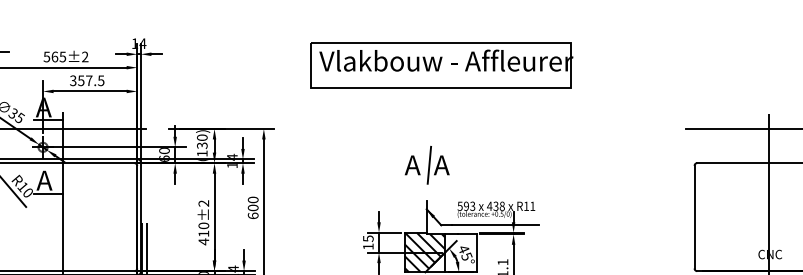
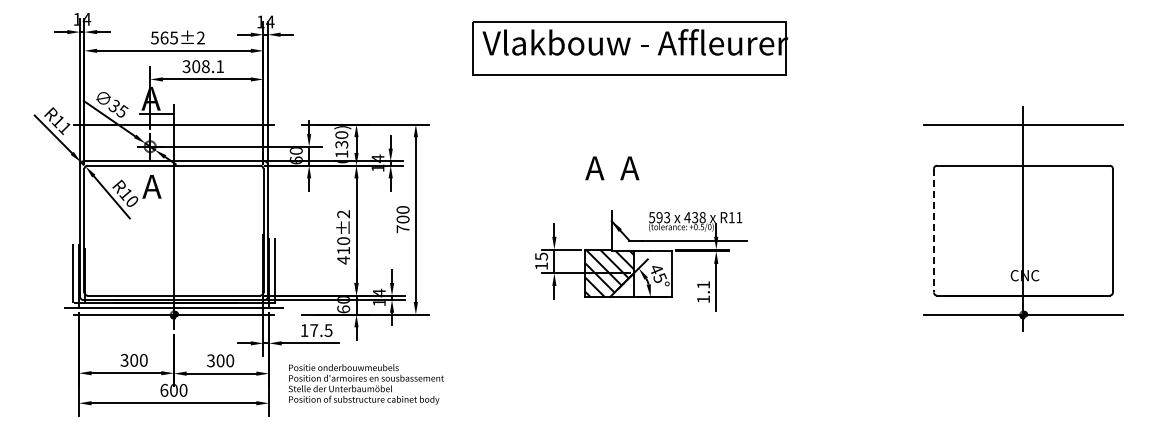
text: (91, 80) -> (208, 66), 357.5 -> 308.1
line: (429, 165) -> (614, 168), removed
line: (48, 194) -> (156, 203), removed
text: (252, 216) -> (402, 229), 600 -> 700
line: (694, 217) -> (933, 230), solid -> dashed

